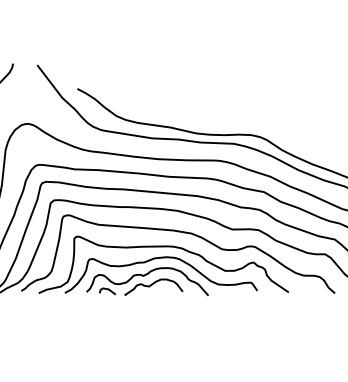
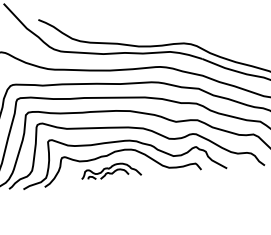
part: (147, 281) -> (111, 171), size x0.6

